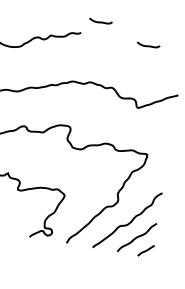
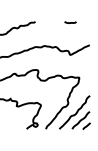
line: (100, 21) -> (44, 14), removed

